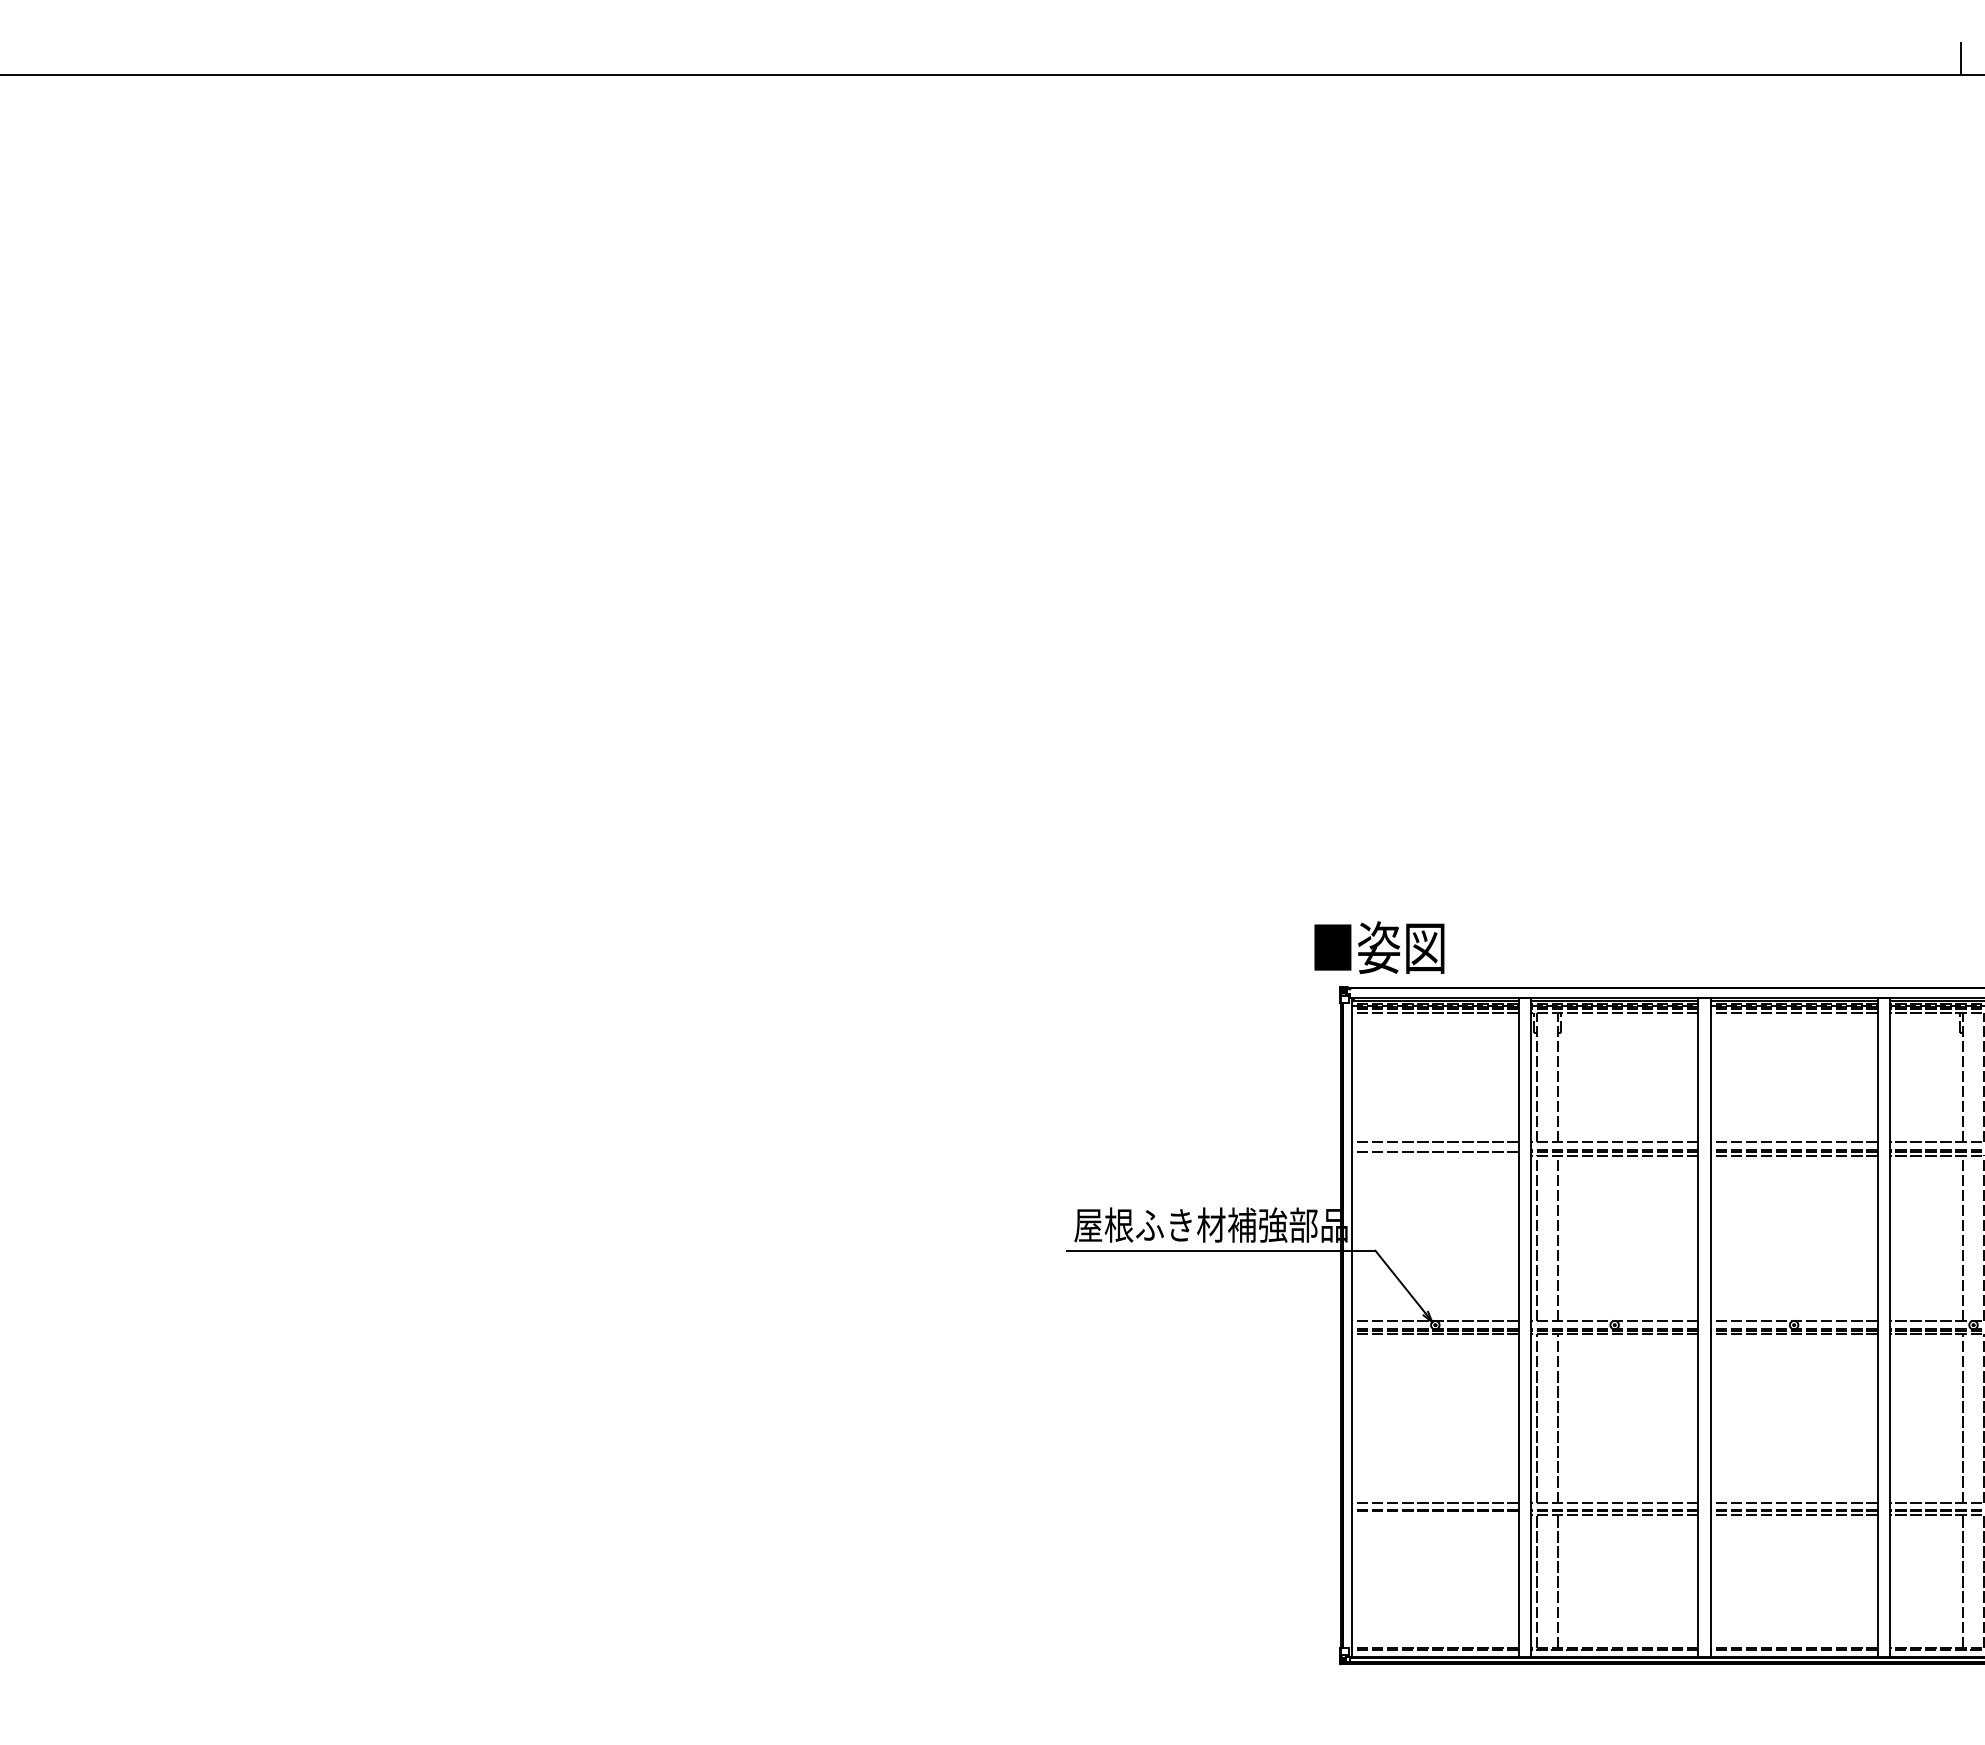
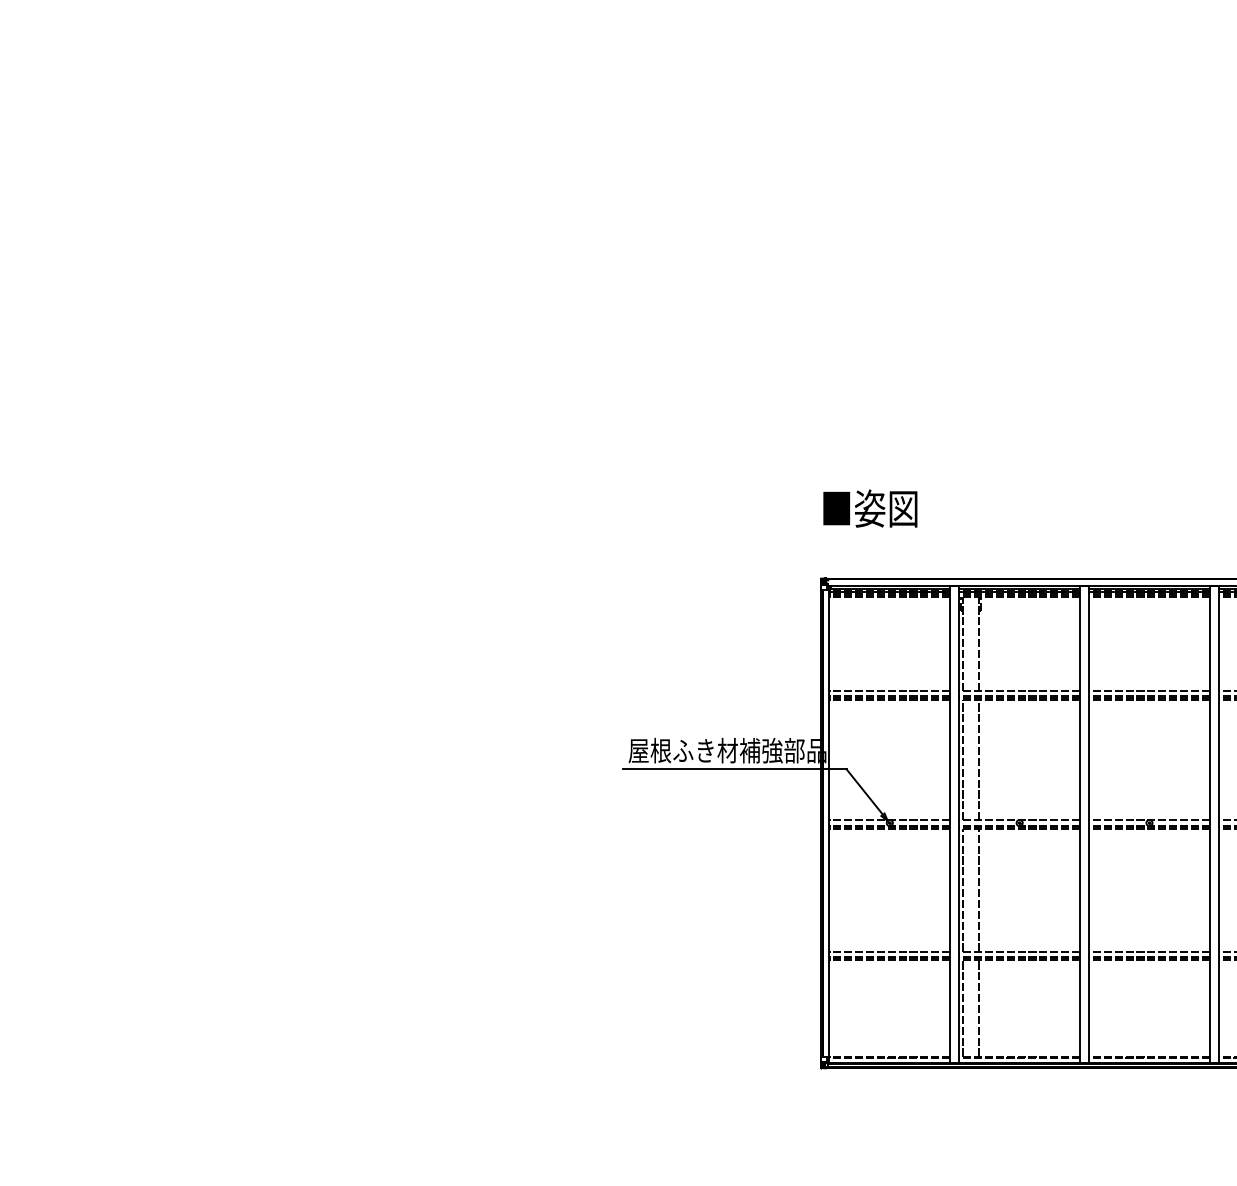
text: (1379, 947) -> (870, 508), moved
line: (1434, 1149) -> (889, 695), added
line: (1434, 1155) -> (889, 700), added
line: (1434, 1514) -> (889, 960), added

